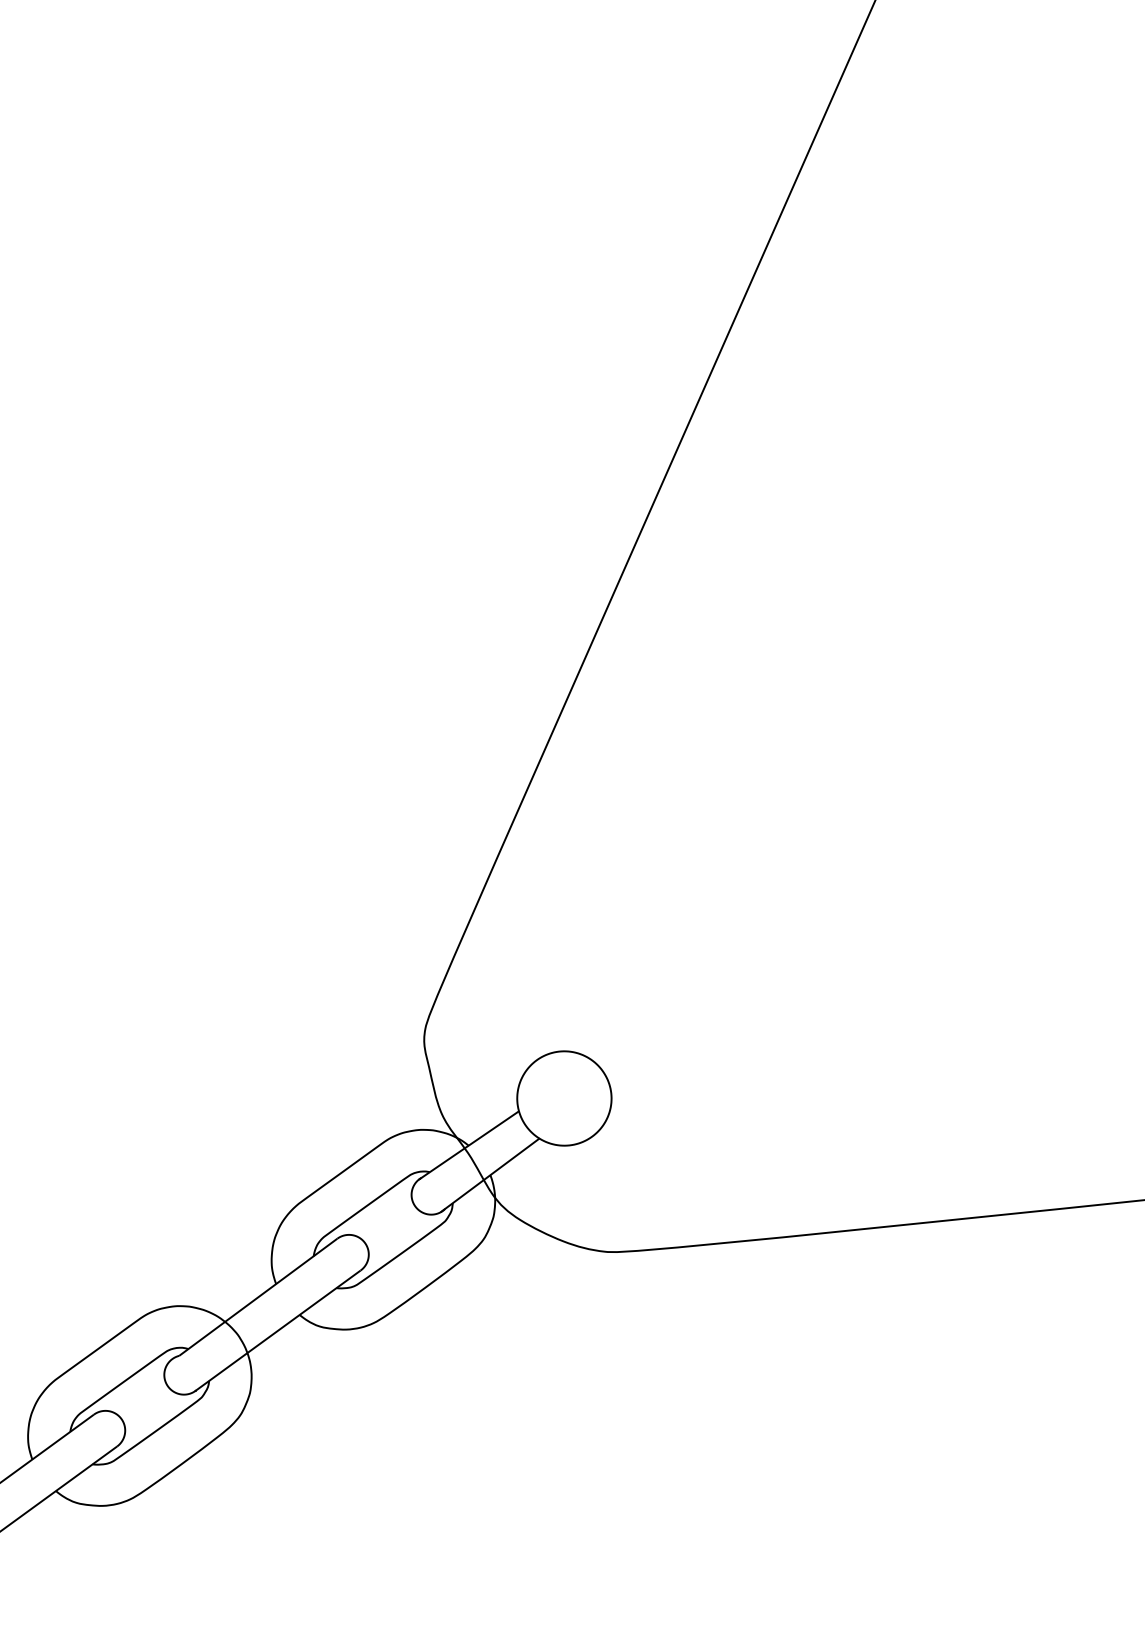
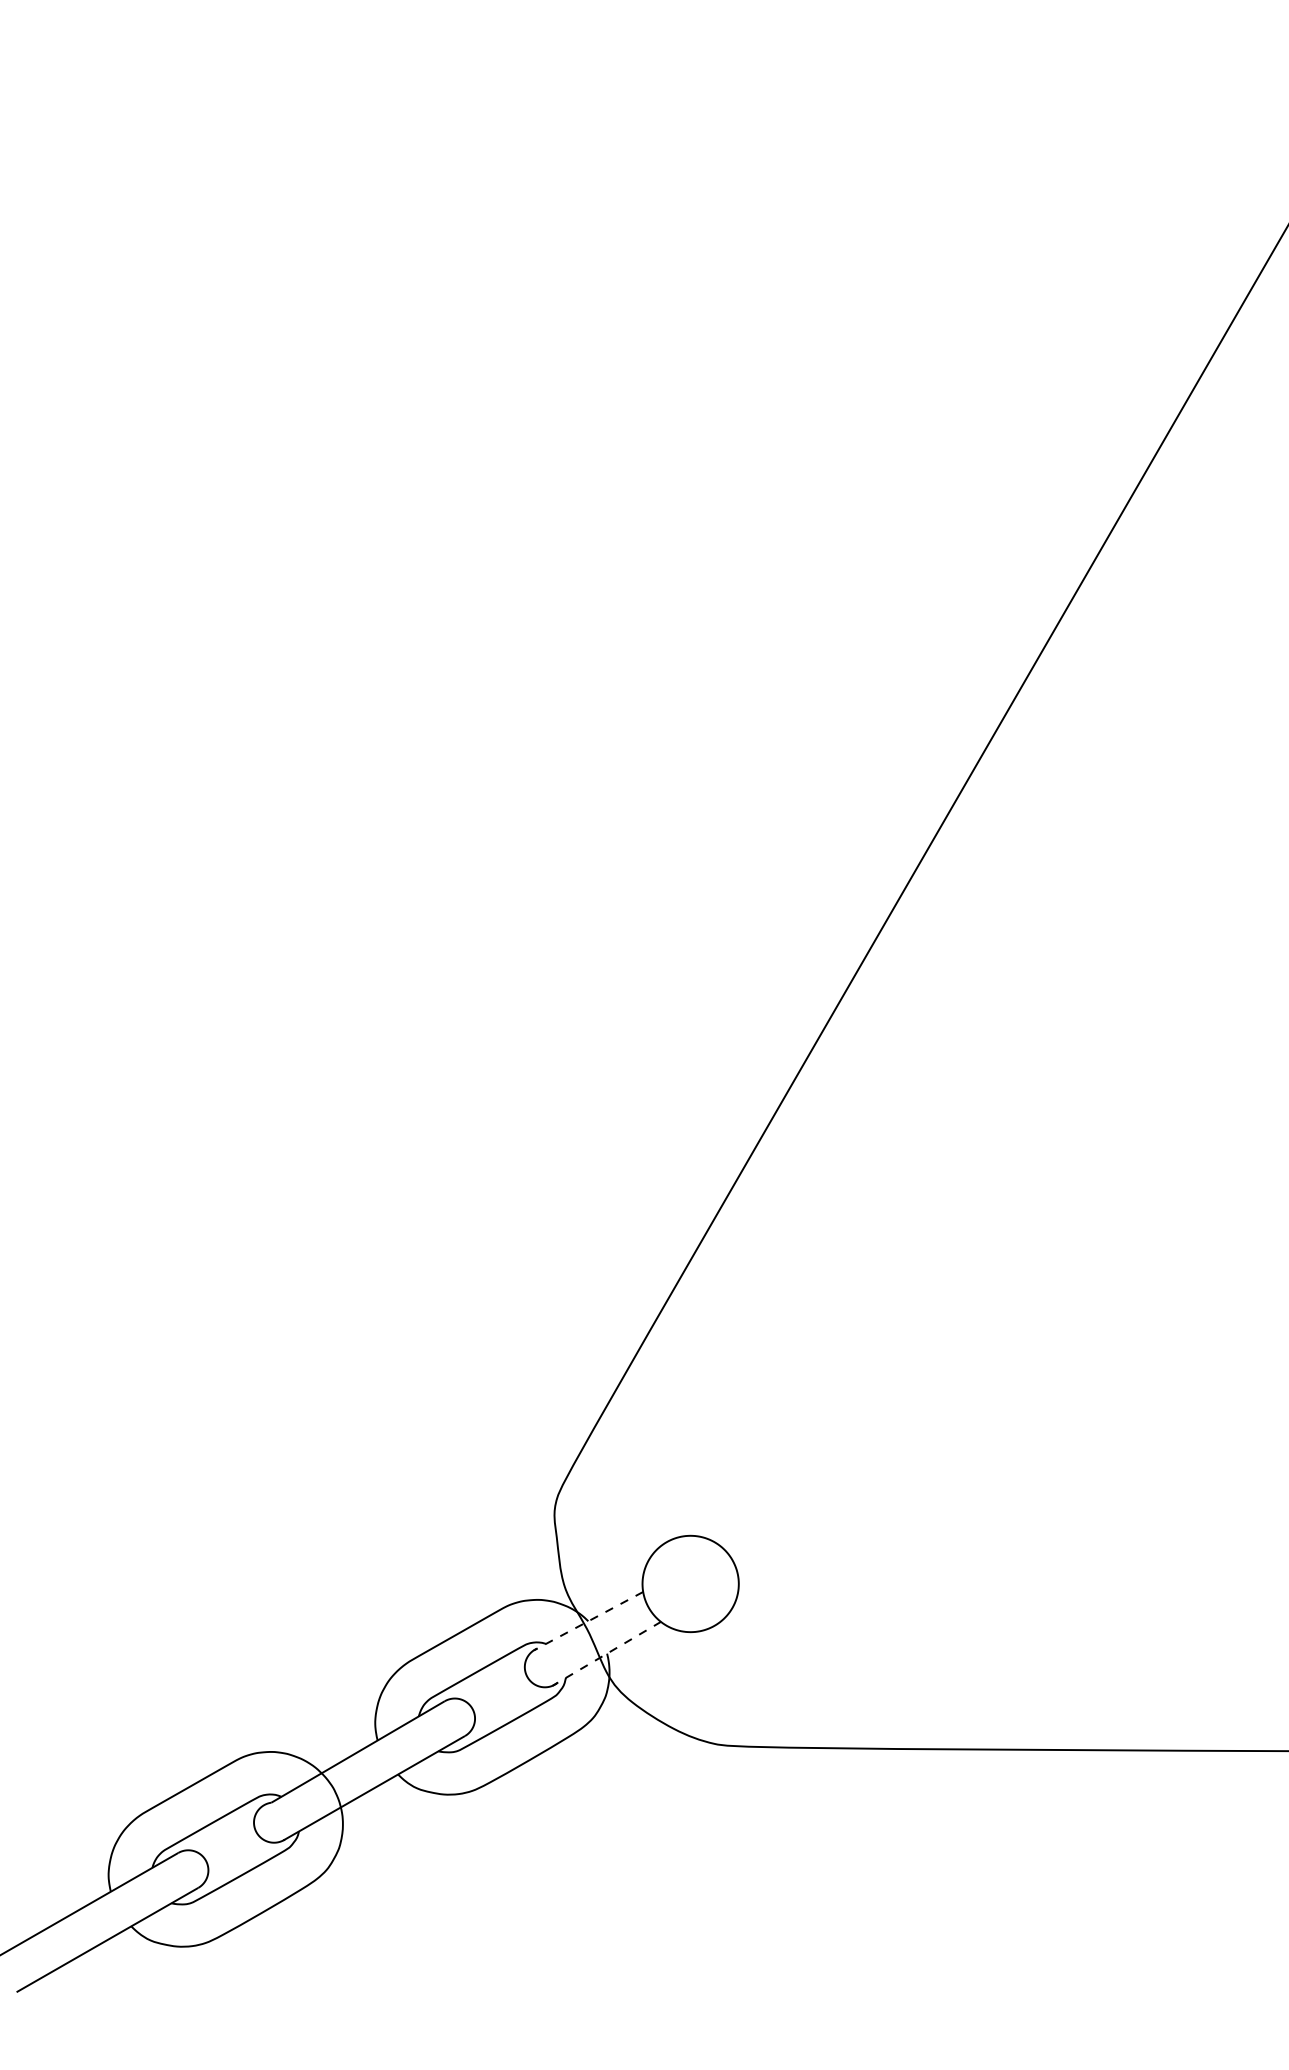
line: (468, 1145) -> (588, 1621), solid -> dashed
line: (489, 1175) -> (606, 1653), solid -> dashed

